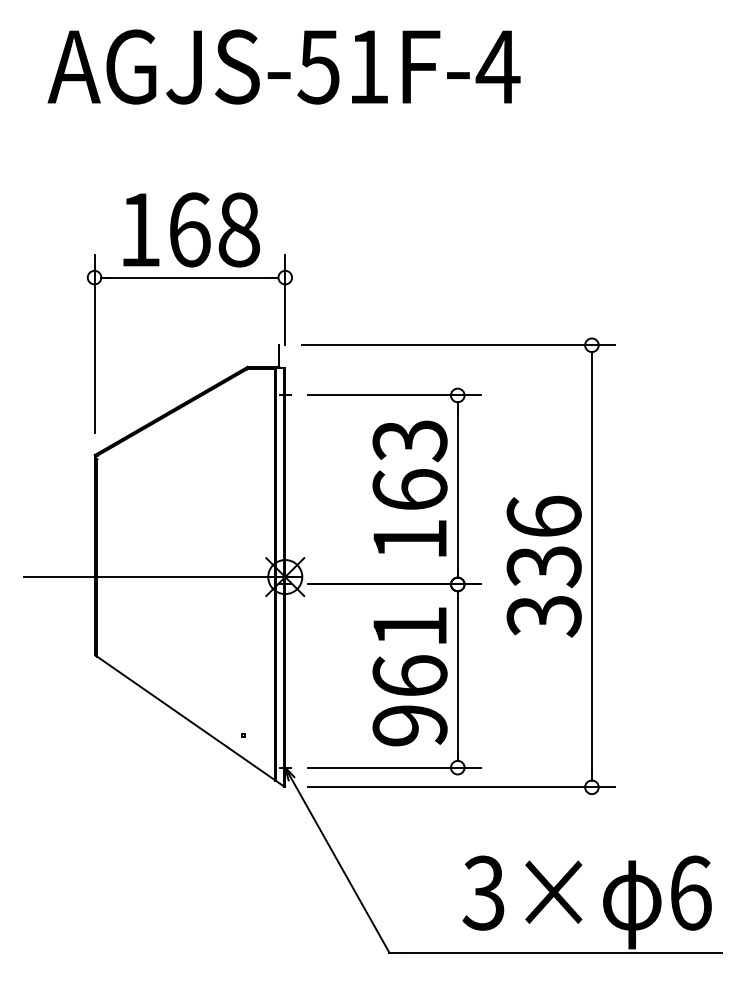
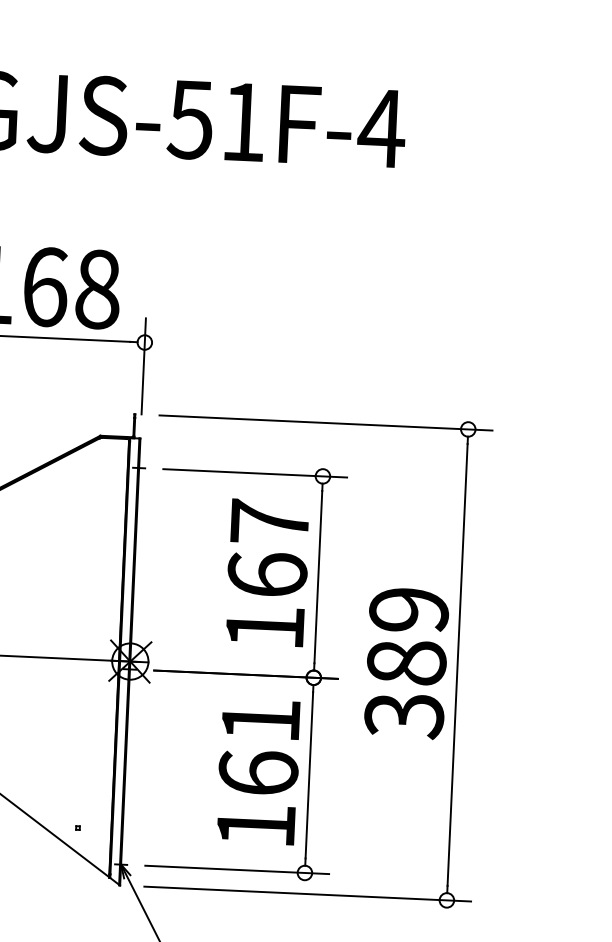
text: (409, 440) -> (269, 522), 163 -> 167
text: (543, 541) -> (407, 636), 336 -> 389
text: (409, 725) -> (255, 825), 961 -> 161

